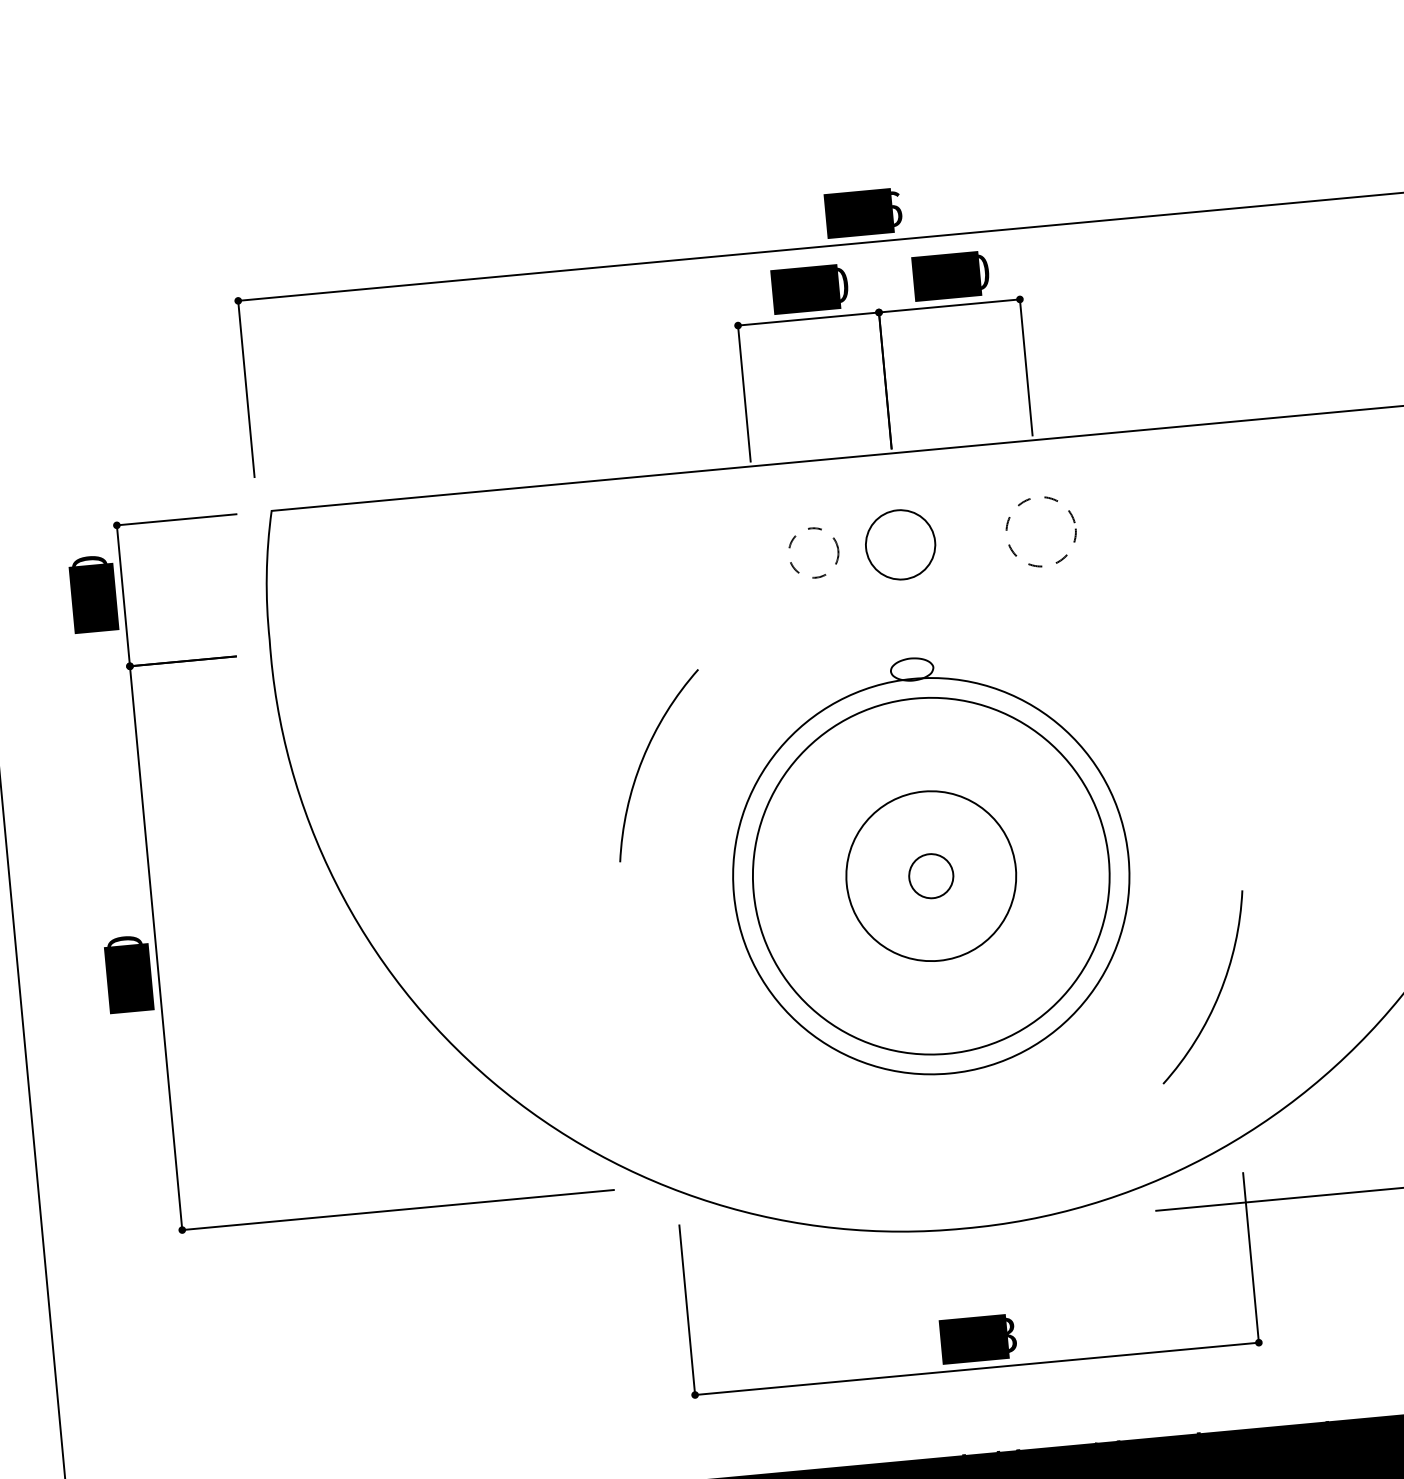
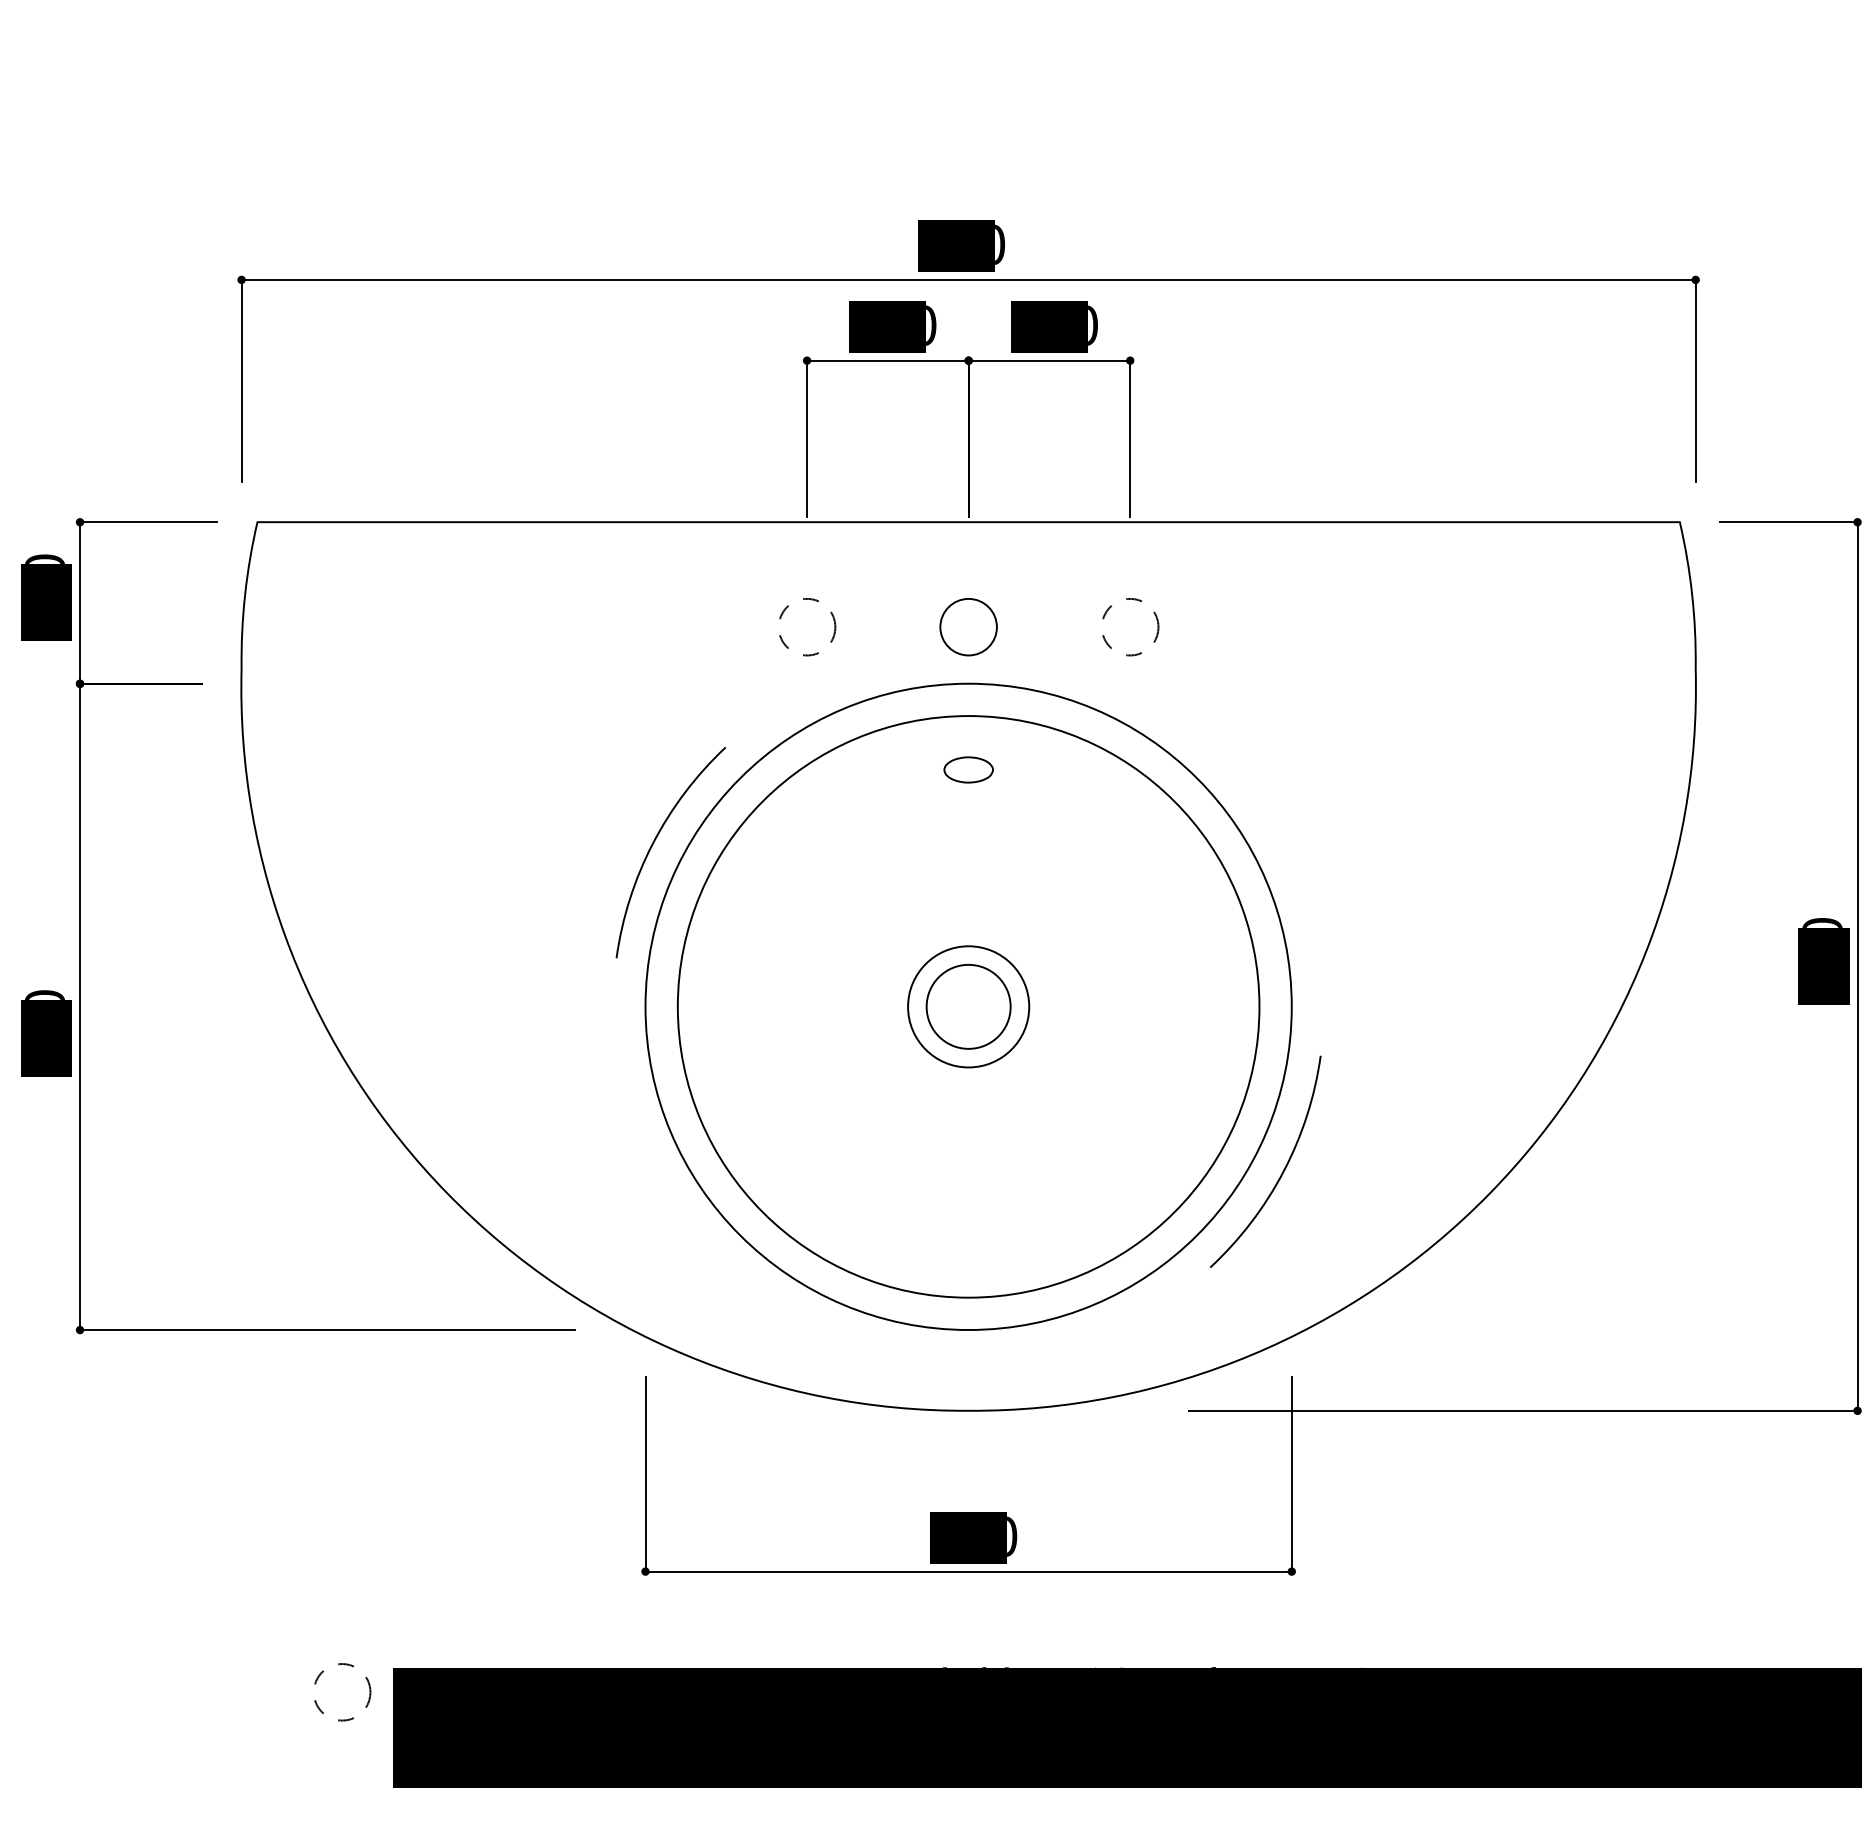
text: (897, 208) -> (1000, 244), 906 -> 900
circle: (1041, 532) -> (1130, 627), size x0.71
circle: (900, 545) -> (968, 627), size x0.71
circle: (814, 553) -> (807, 627), moved
circle: (931, 875) -> (968, 1006), size x0.62
circle: (931, 875) -> (968, 1006), size x1.43
circle: (931, 875) -> (968, 1006), size x1.43
circle: (931, 875) -> (968, 1006), size x1.67
text: (1012, 1334) -> (1012, 1536), 463 -> 400

